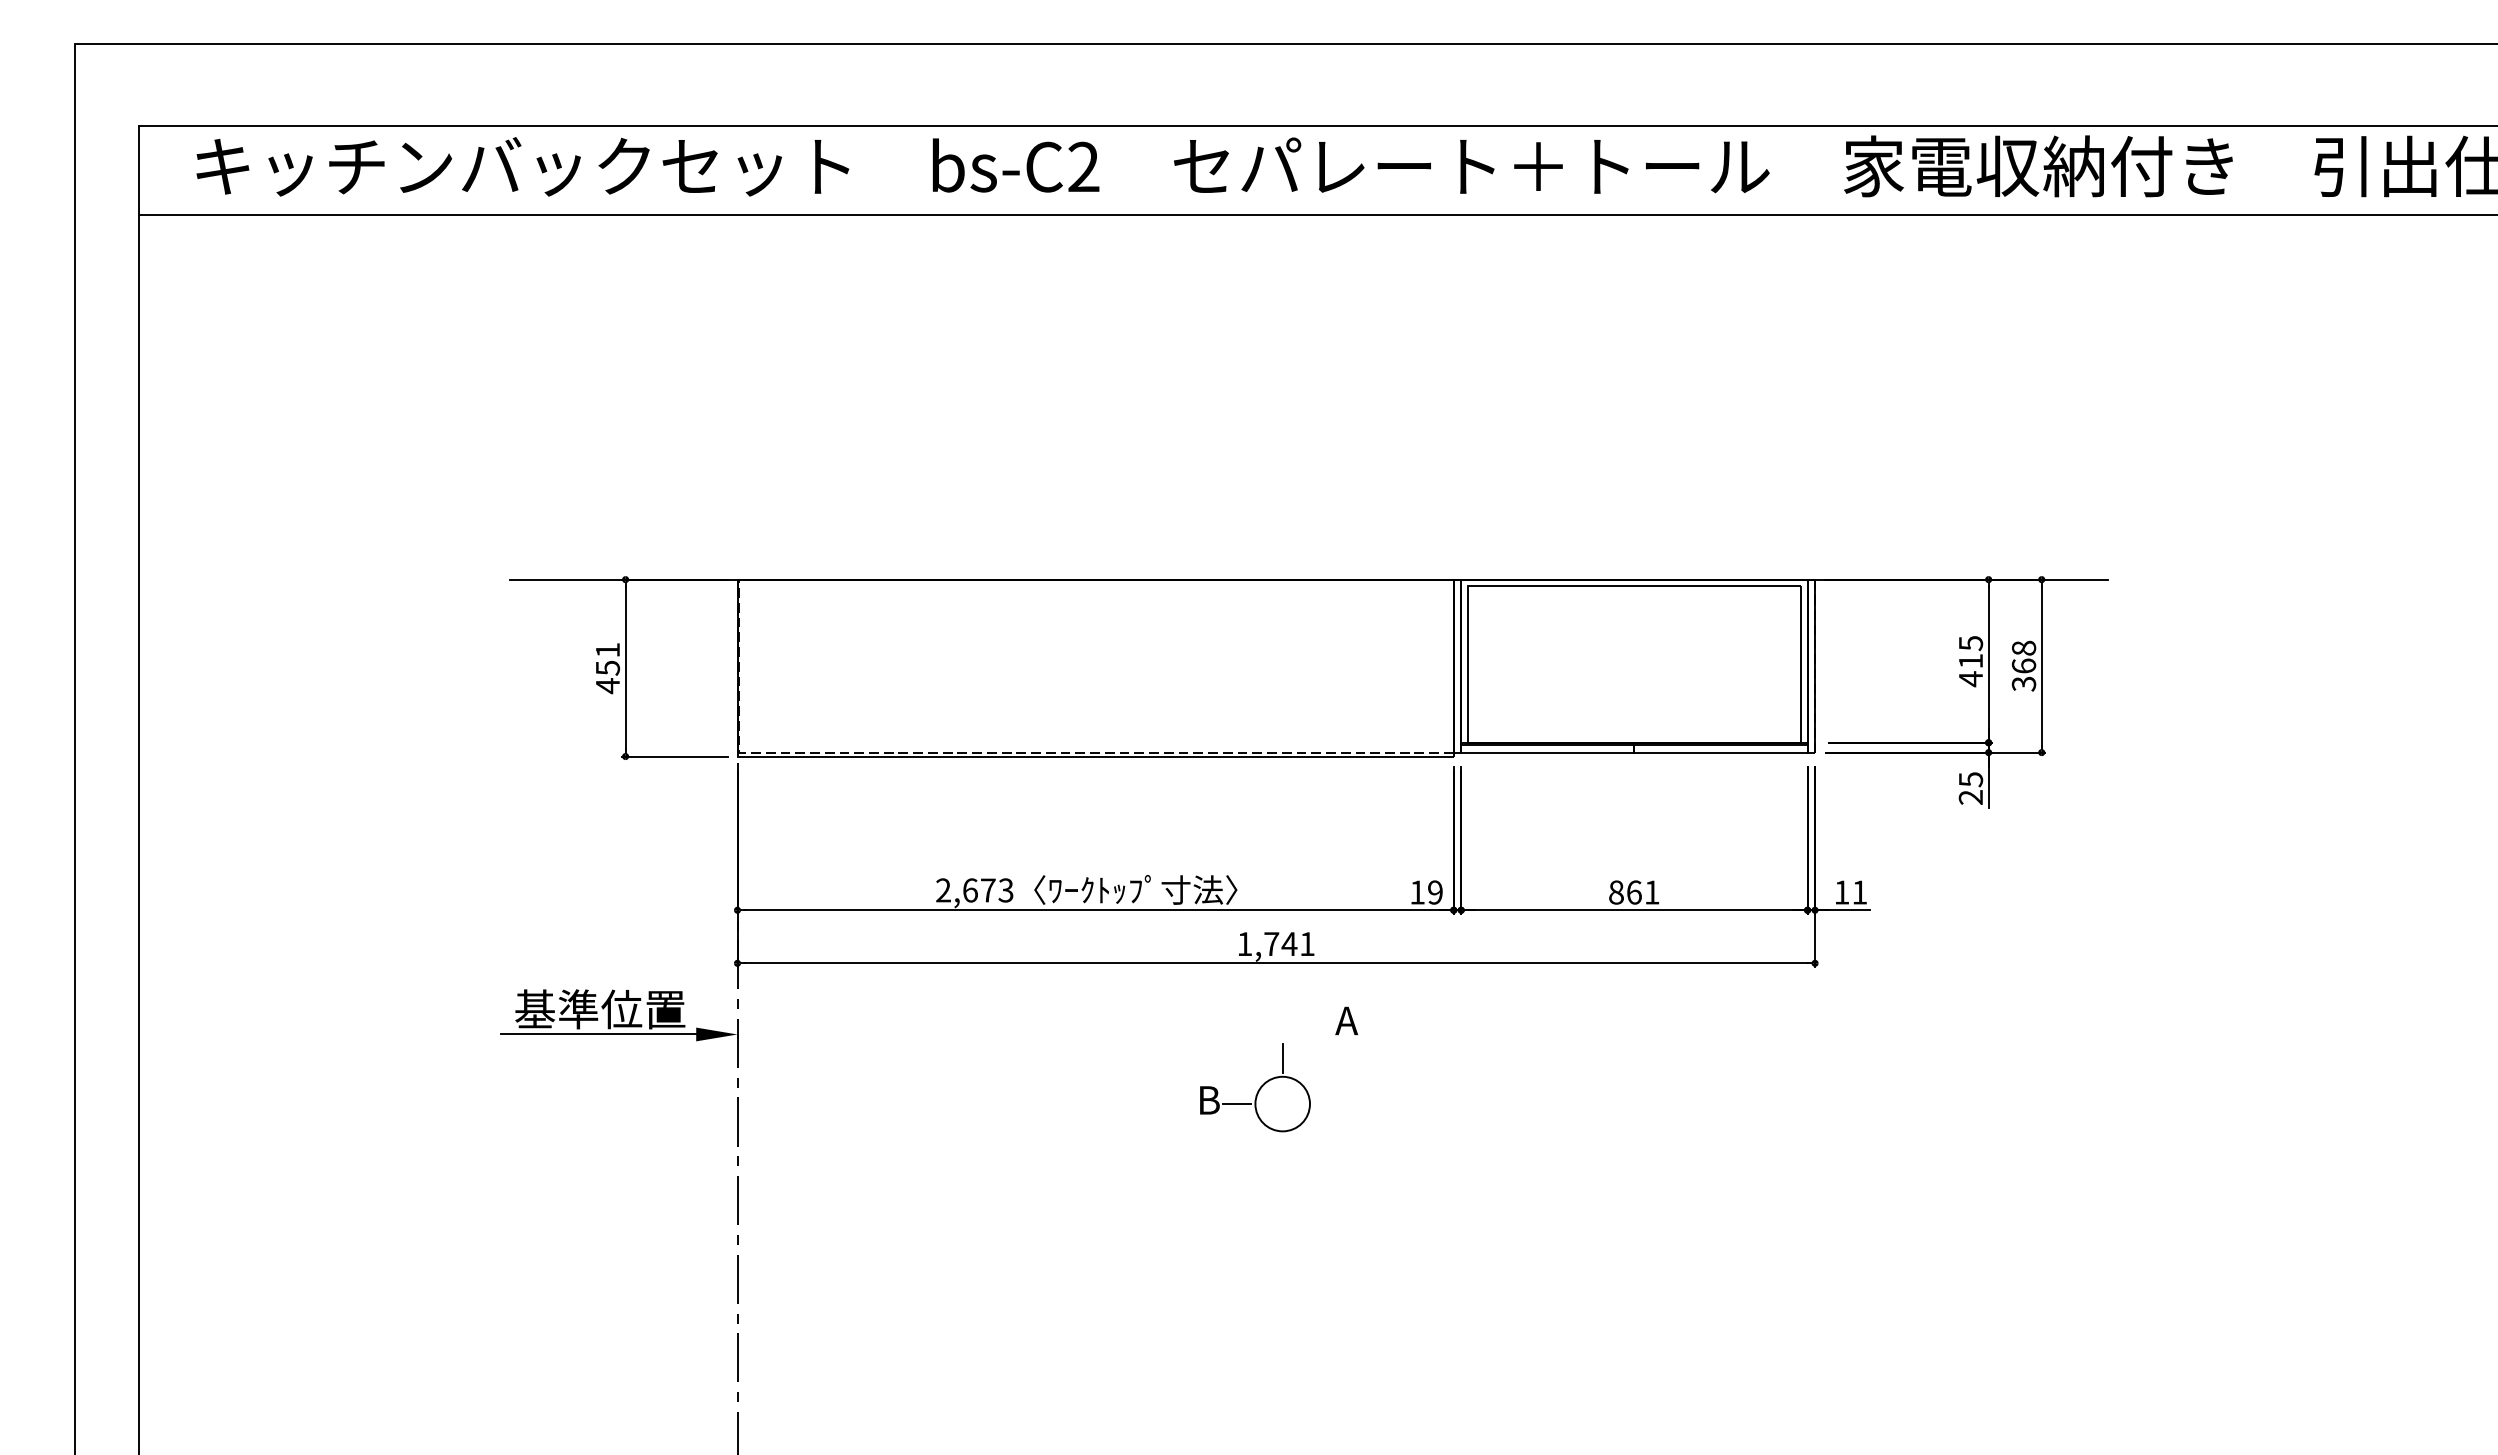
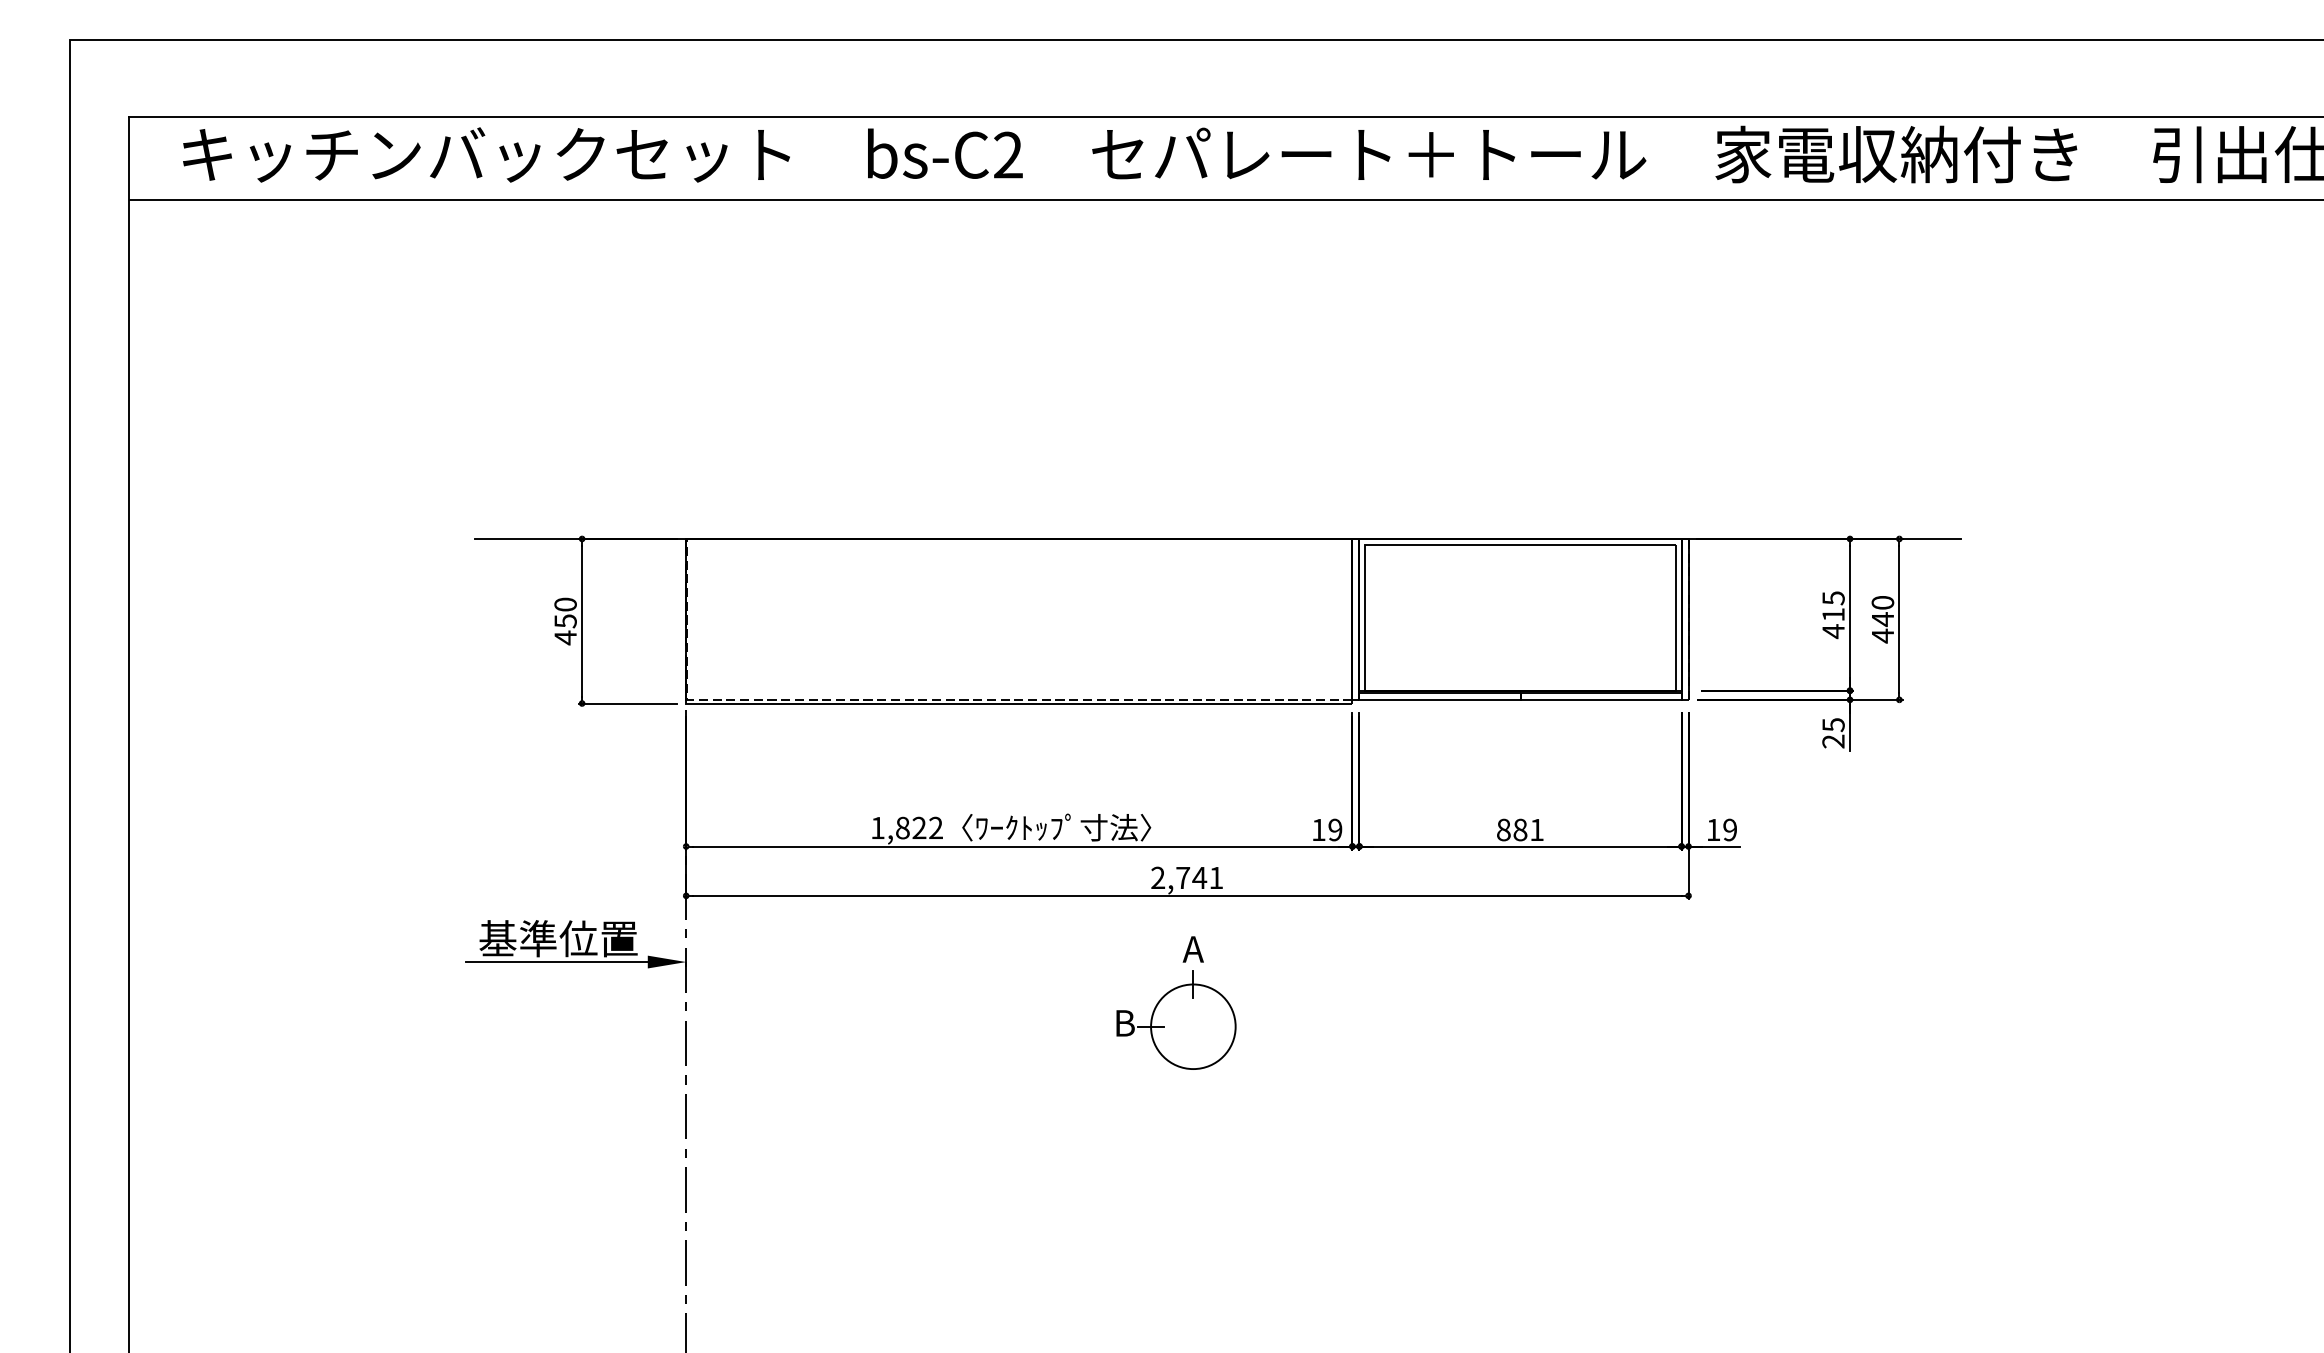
text: (607, 649) -> (565, 603), 451 -> 450
text: (2023, 666) -> (1882, 619), 368 -> 440
text: (974, 890) -> (906, 828), 2,673 -> 1,822
text: (1634, 892) -> (1520, 829), 861 -> 881
text: (1859, 892) -> (1729, 829), 11 -> 19
text: (1244, 943) -> (1157, 877), 1,741 -> 2,741
text: (1346, 1020) -> (1193, 949), moved
circle: (1282, 1103) -> (1193, 1026), size x1.67

